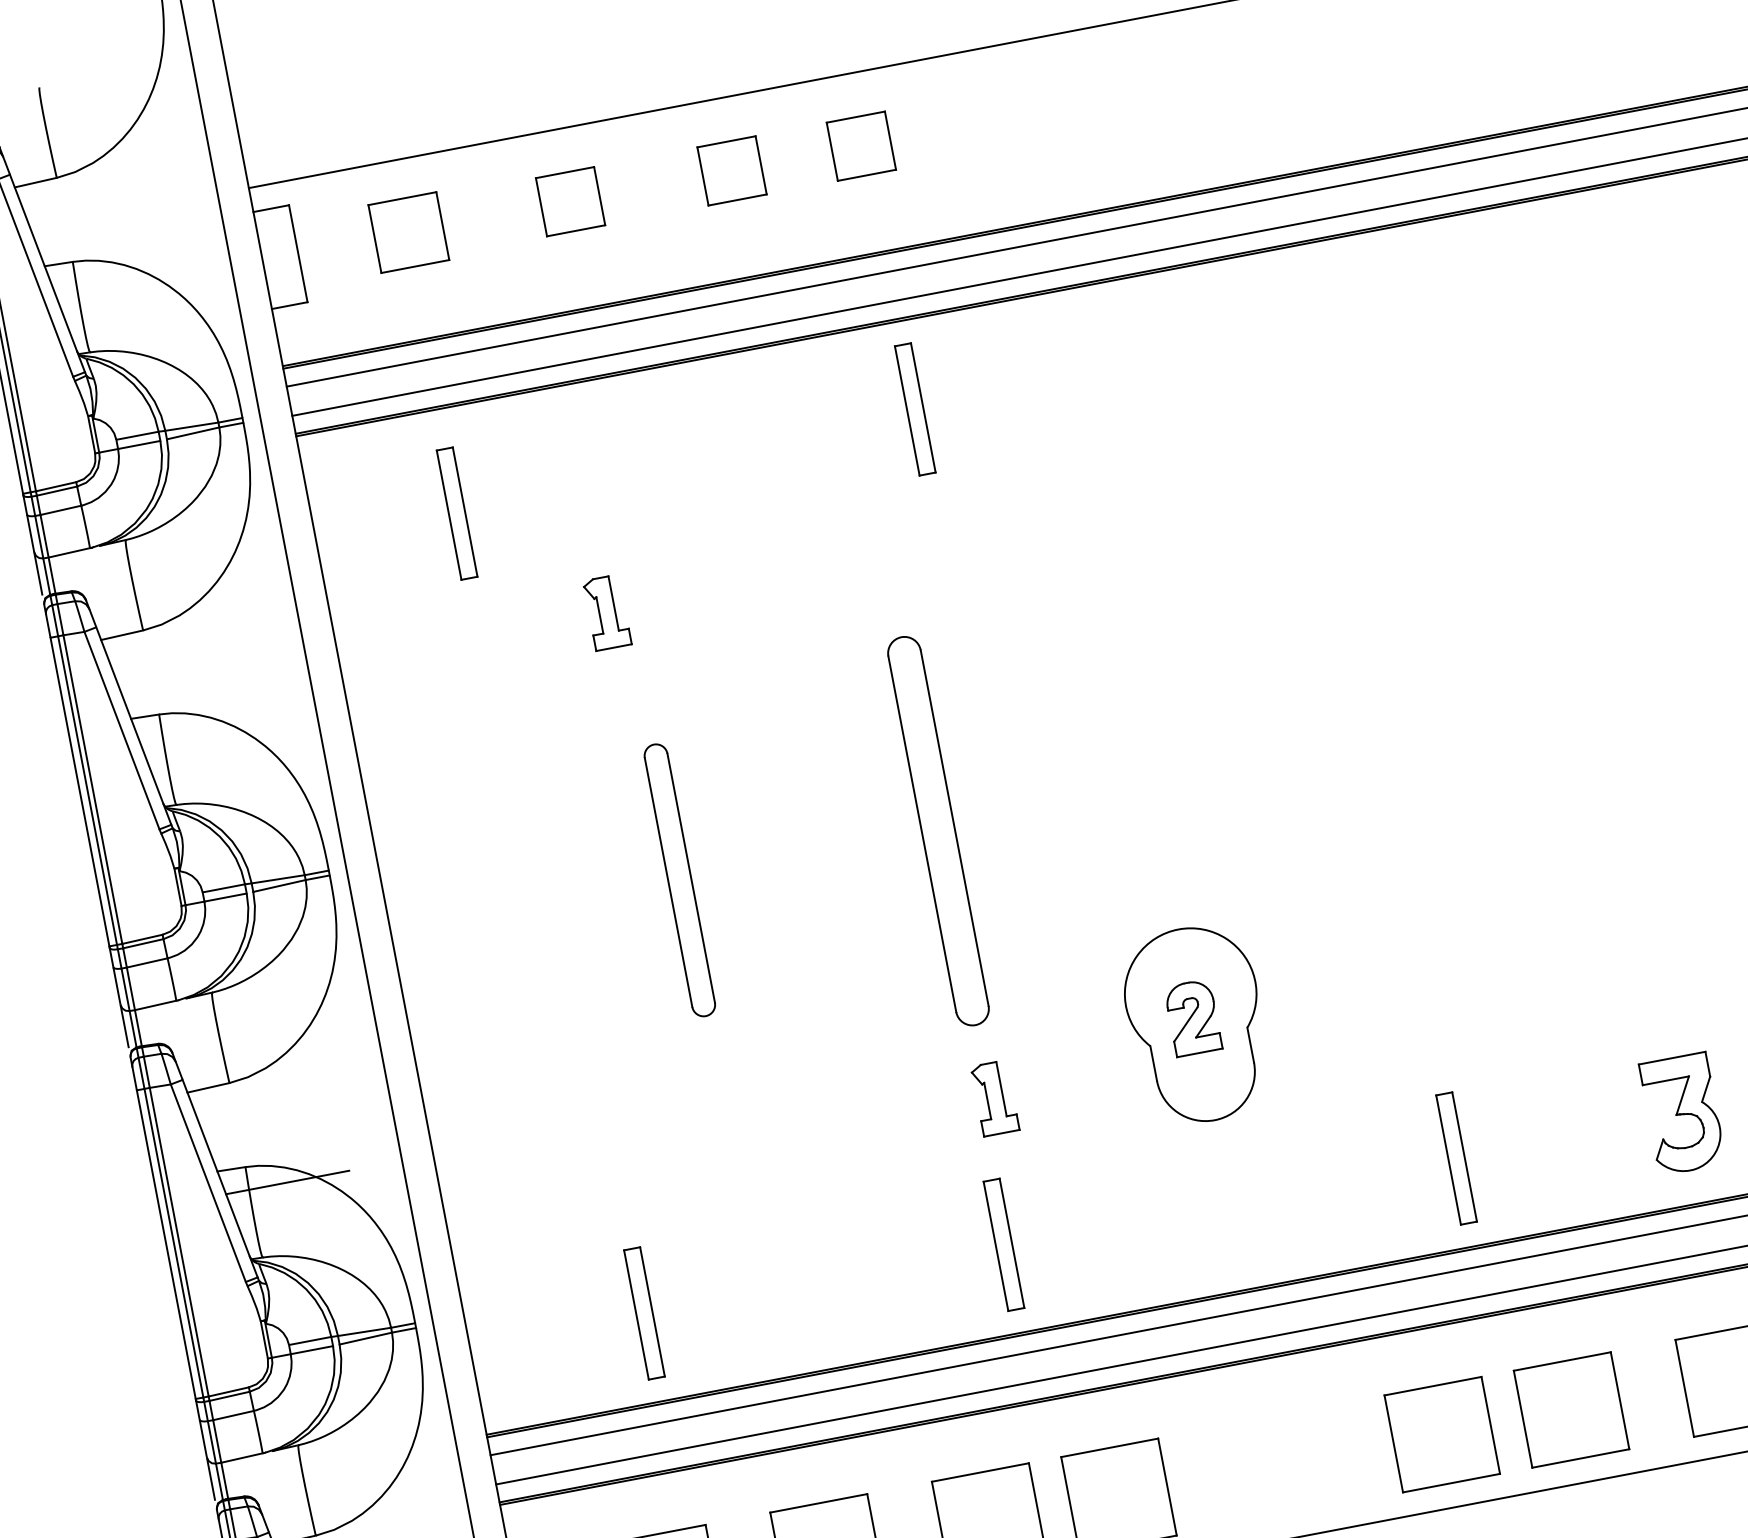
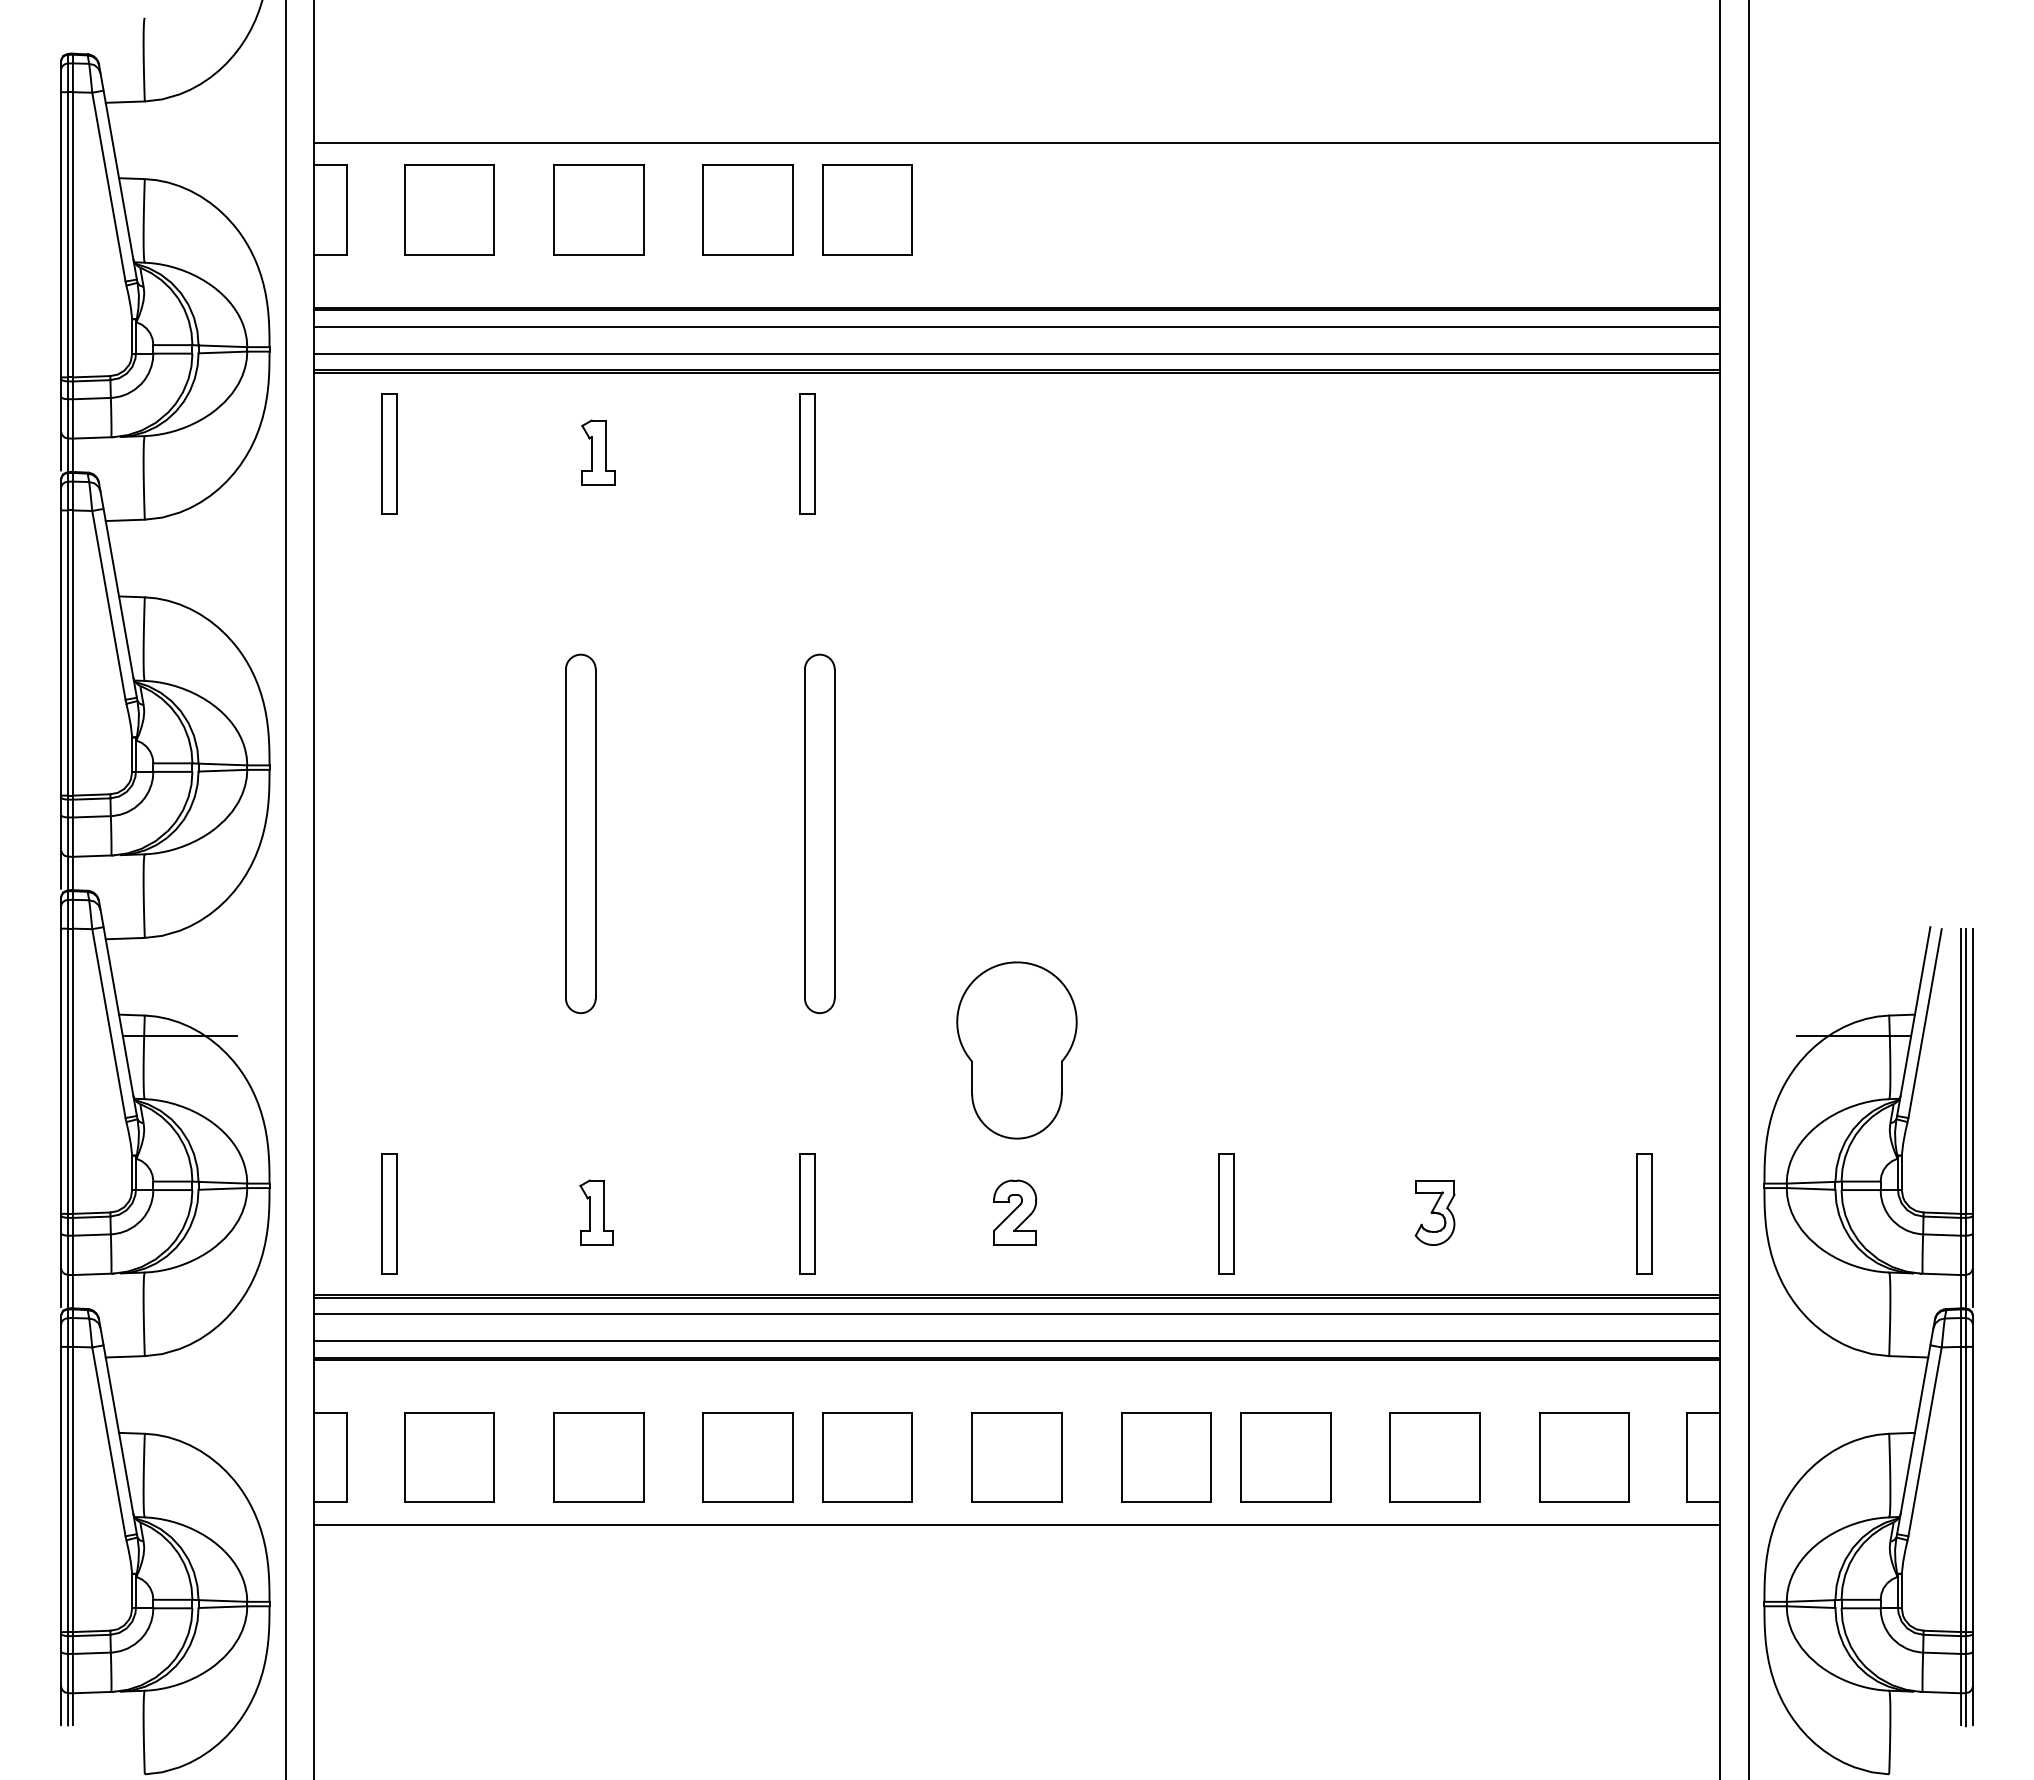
part: (861, 145) -> (867, 209), size x1.67
part: (731, 170) -> (747, 209), size x1.67
part: (570, 201) -> (598, 209), size x1.67
part: (408, 231) -> (449, 209), size x1.43
part: (914, 409) -> (807, 453), moved
part: (456, 513) -> (389, 453), moved
part: (607, 612) -> (598, 452), moved
part: (679, 880) -> (580, 833), size x1.43
part: (1193, 1017) -> (1015, 1212), moved
part: (994, 1098) -> (596, 1212), moved
part: (1681, 1113) -> (1434, 1212), size x0.62
part: (644, 1313) -> (389, 1213), moved
part: (1280, 1465) -> (1016, 1457), added

